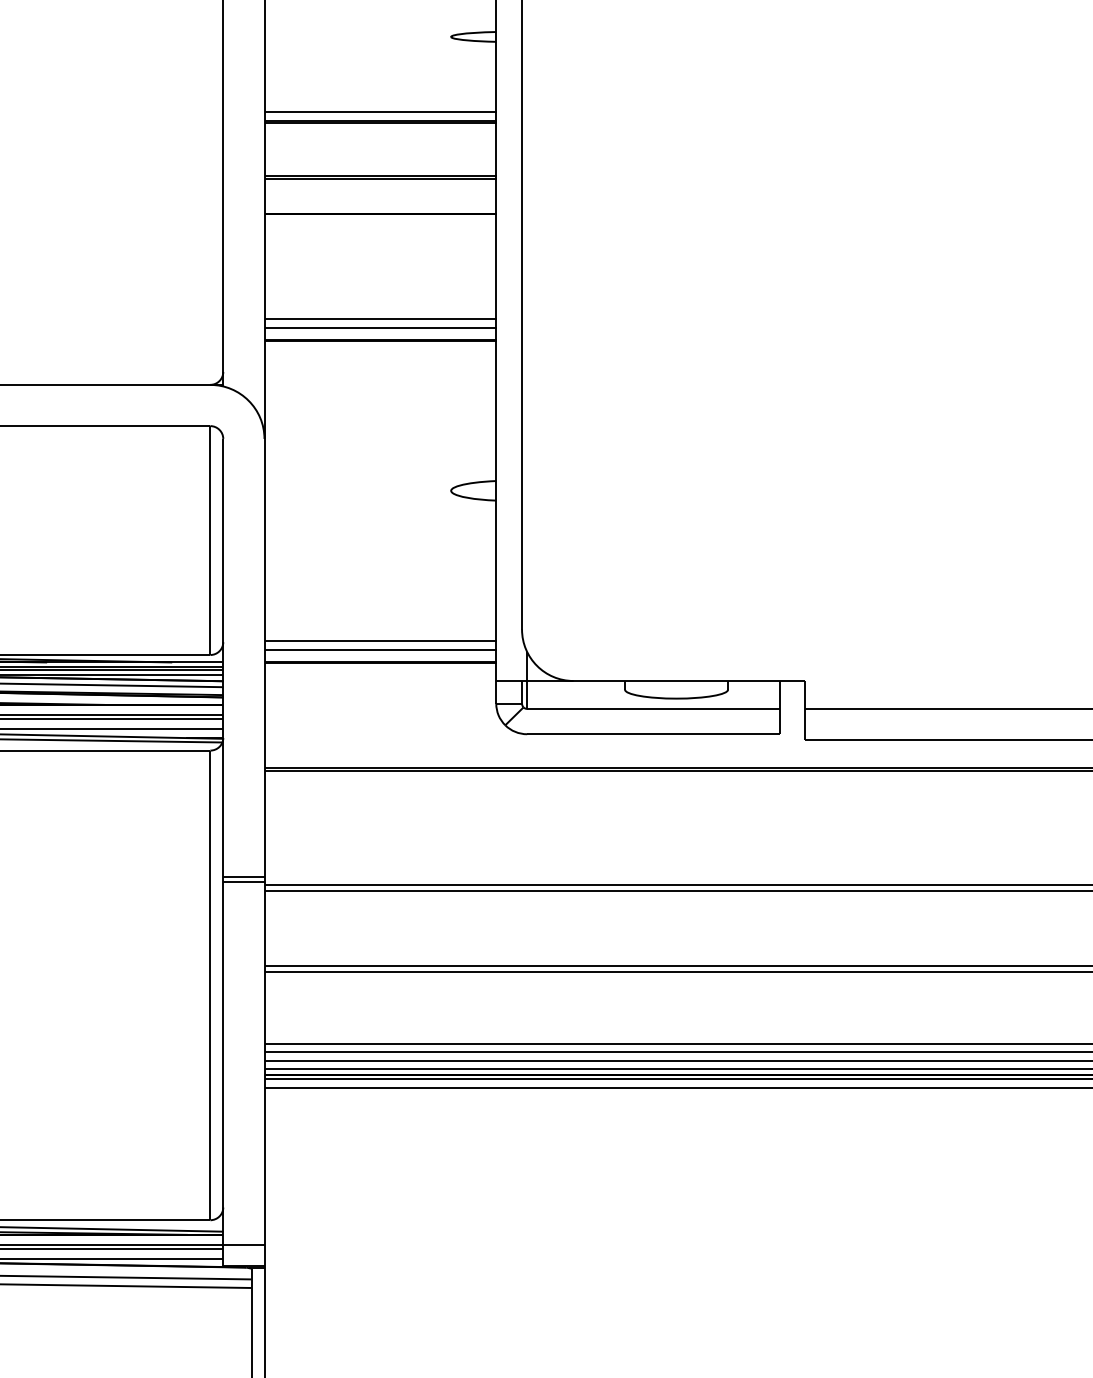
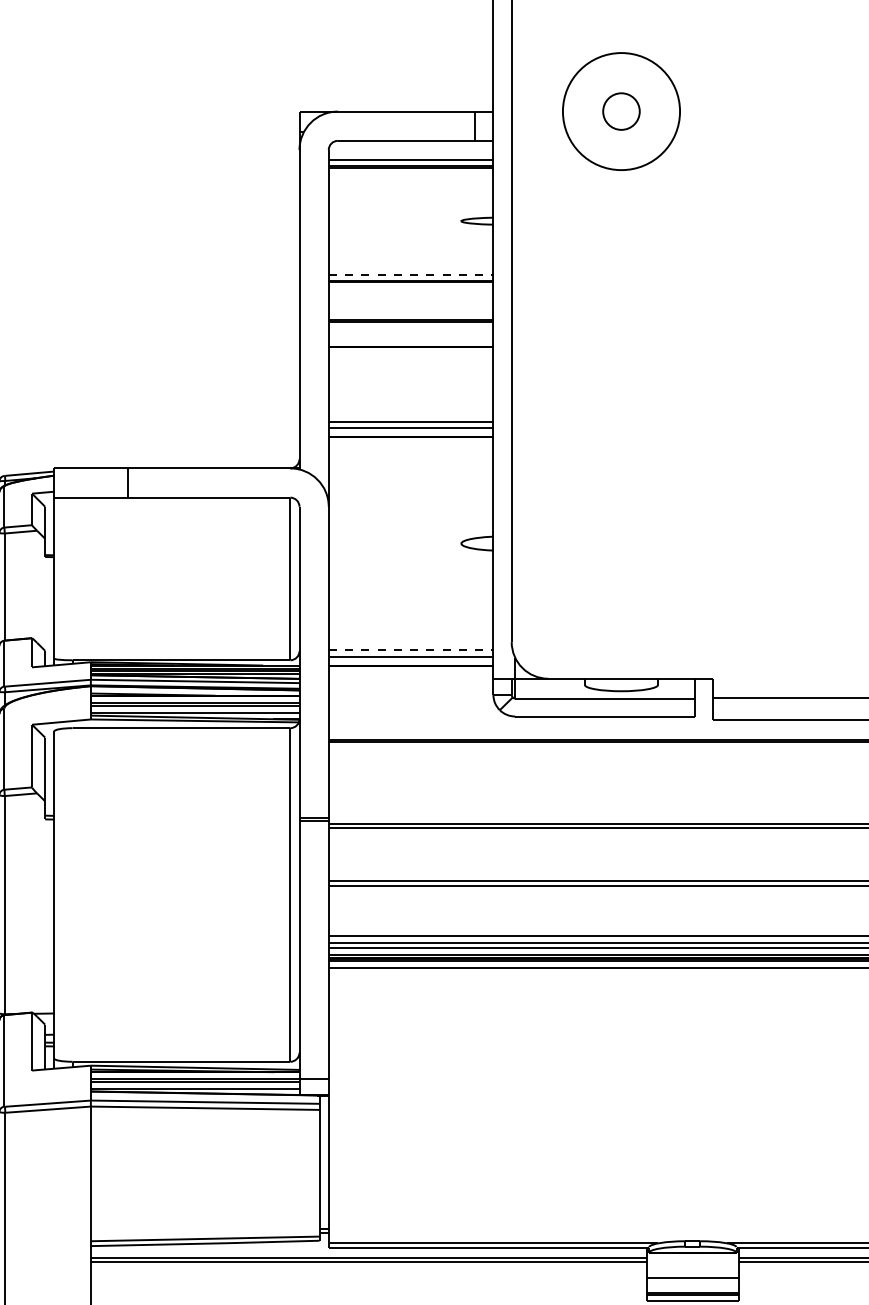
line: (380, 111) -> (411, 274), solid -> dashed
line: (380, 641) -> (411, 650), solid -> dashed

